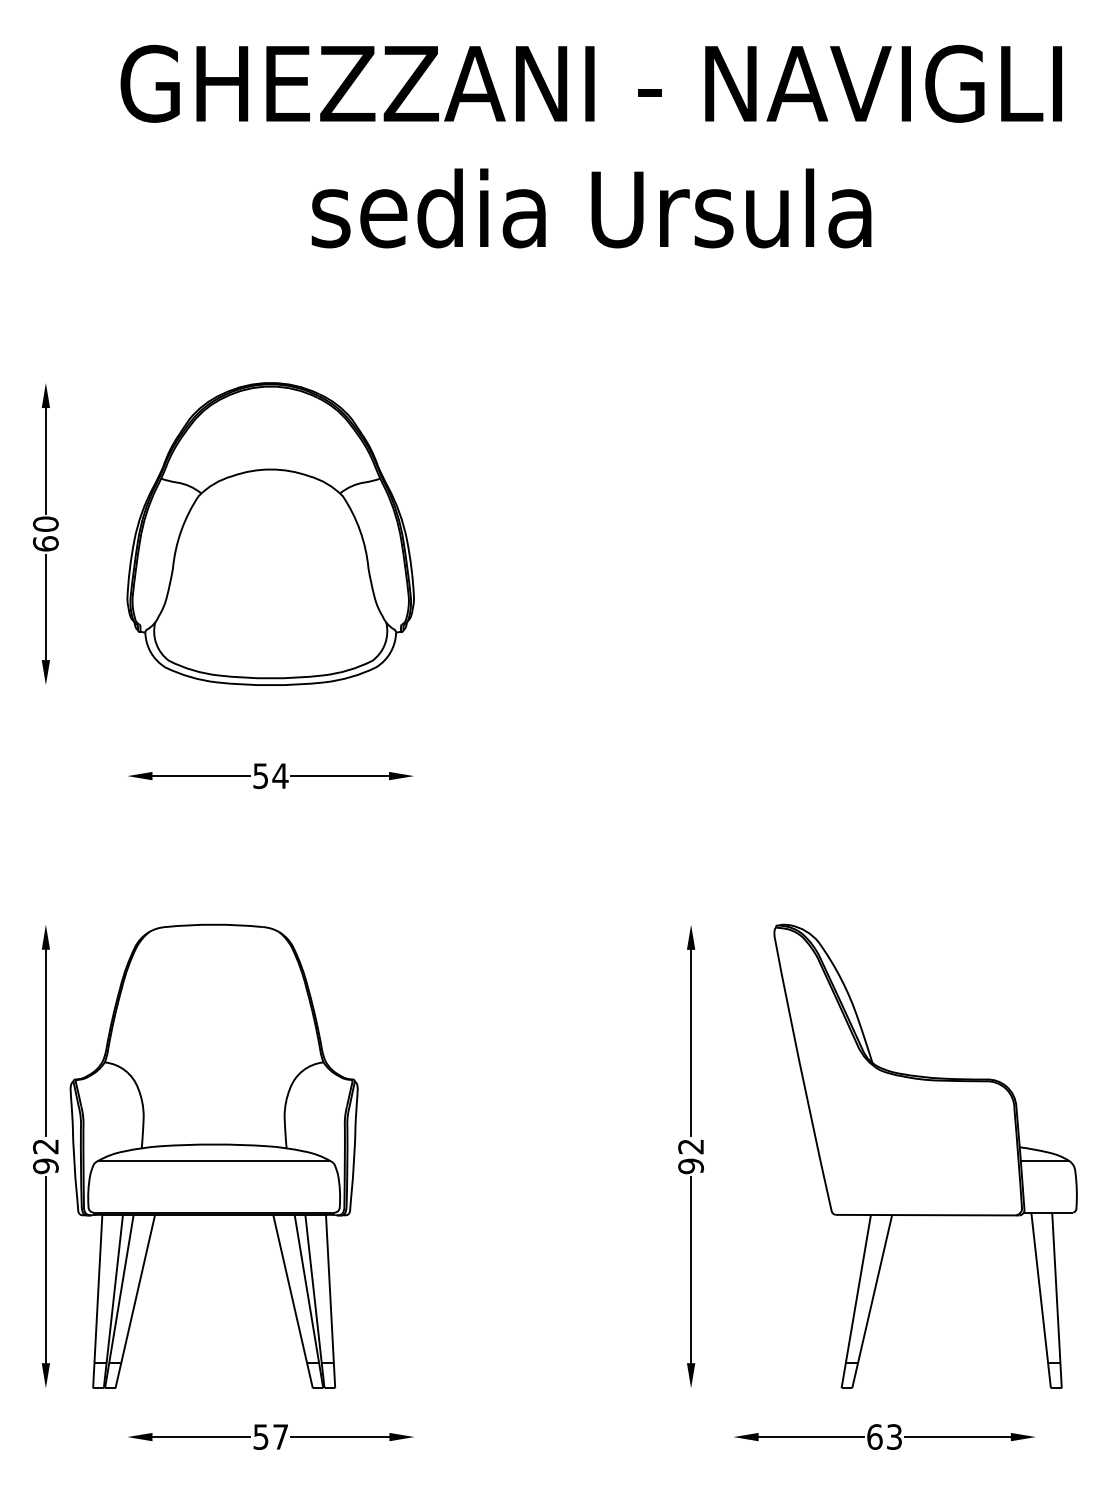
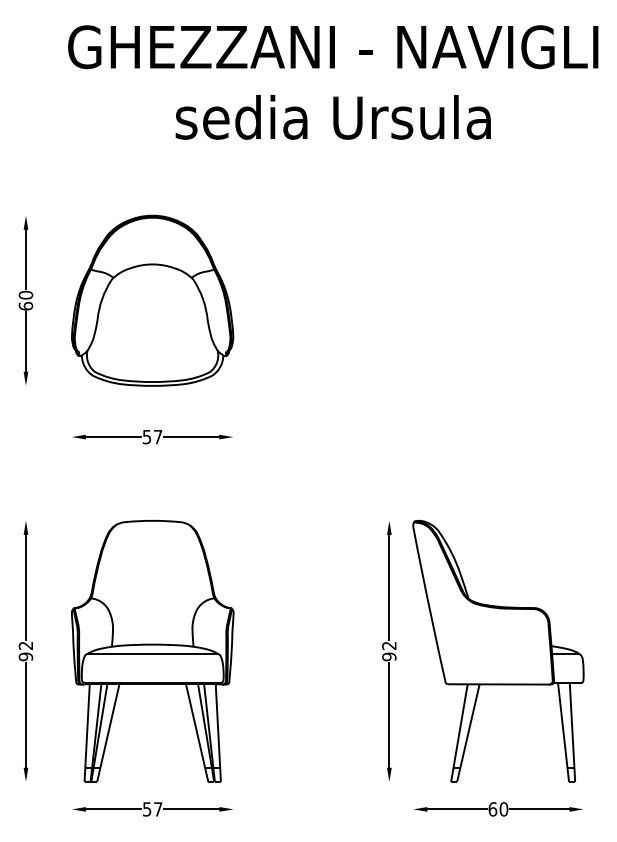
text: (279, 776) -> (157, 437), 54 -> 57
part: (213, 1156) -> (152, 651), moved
part: (925, 1156) -> (498, 651), moved
text: (893, 1437) -> (503, 809), 63 -> 60

